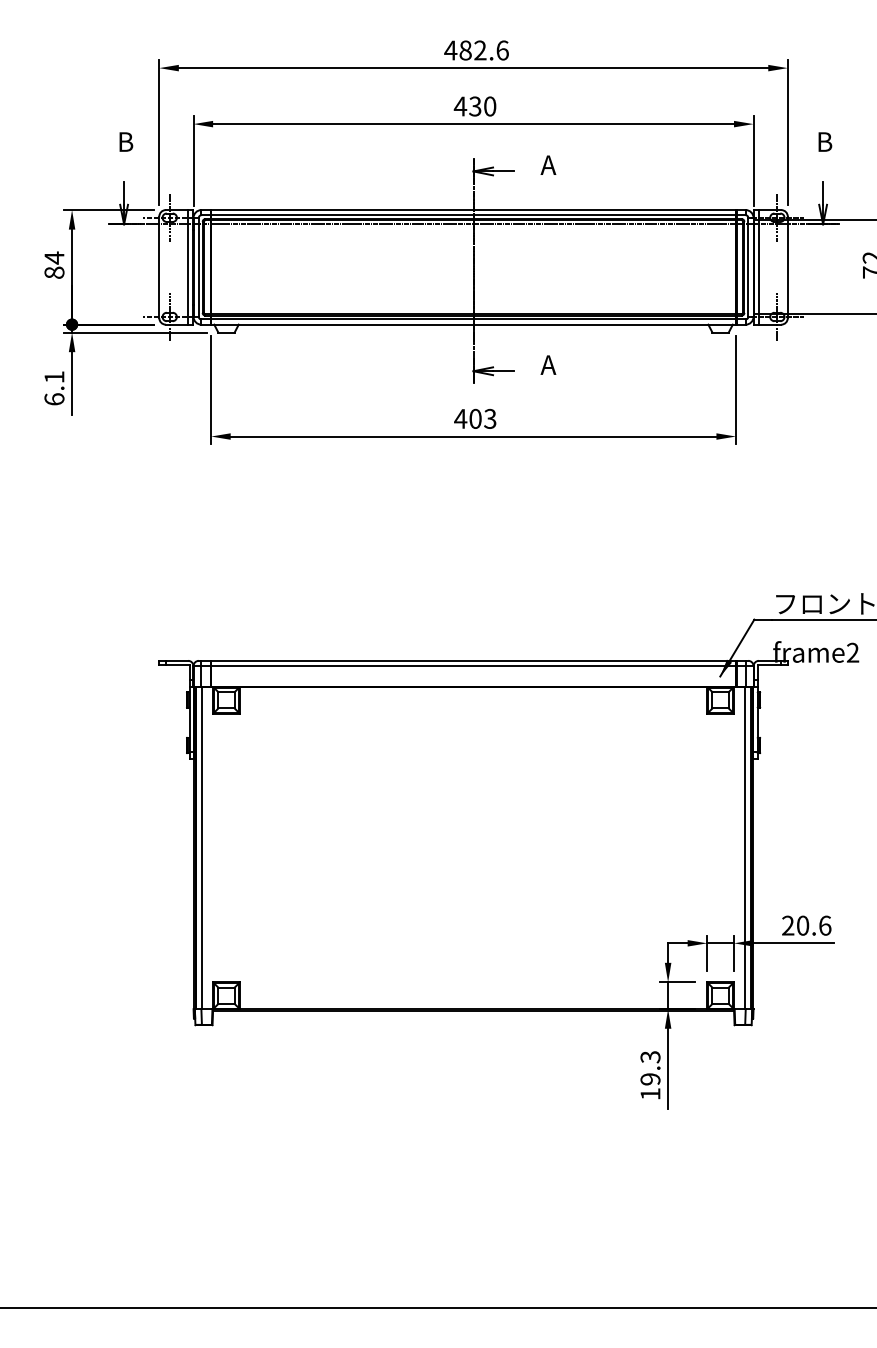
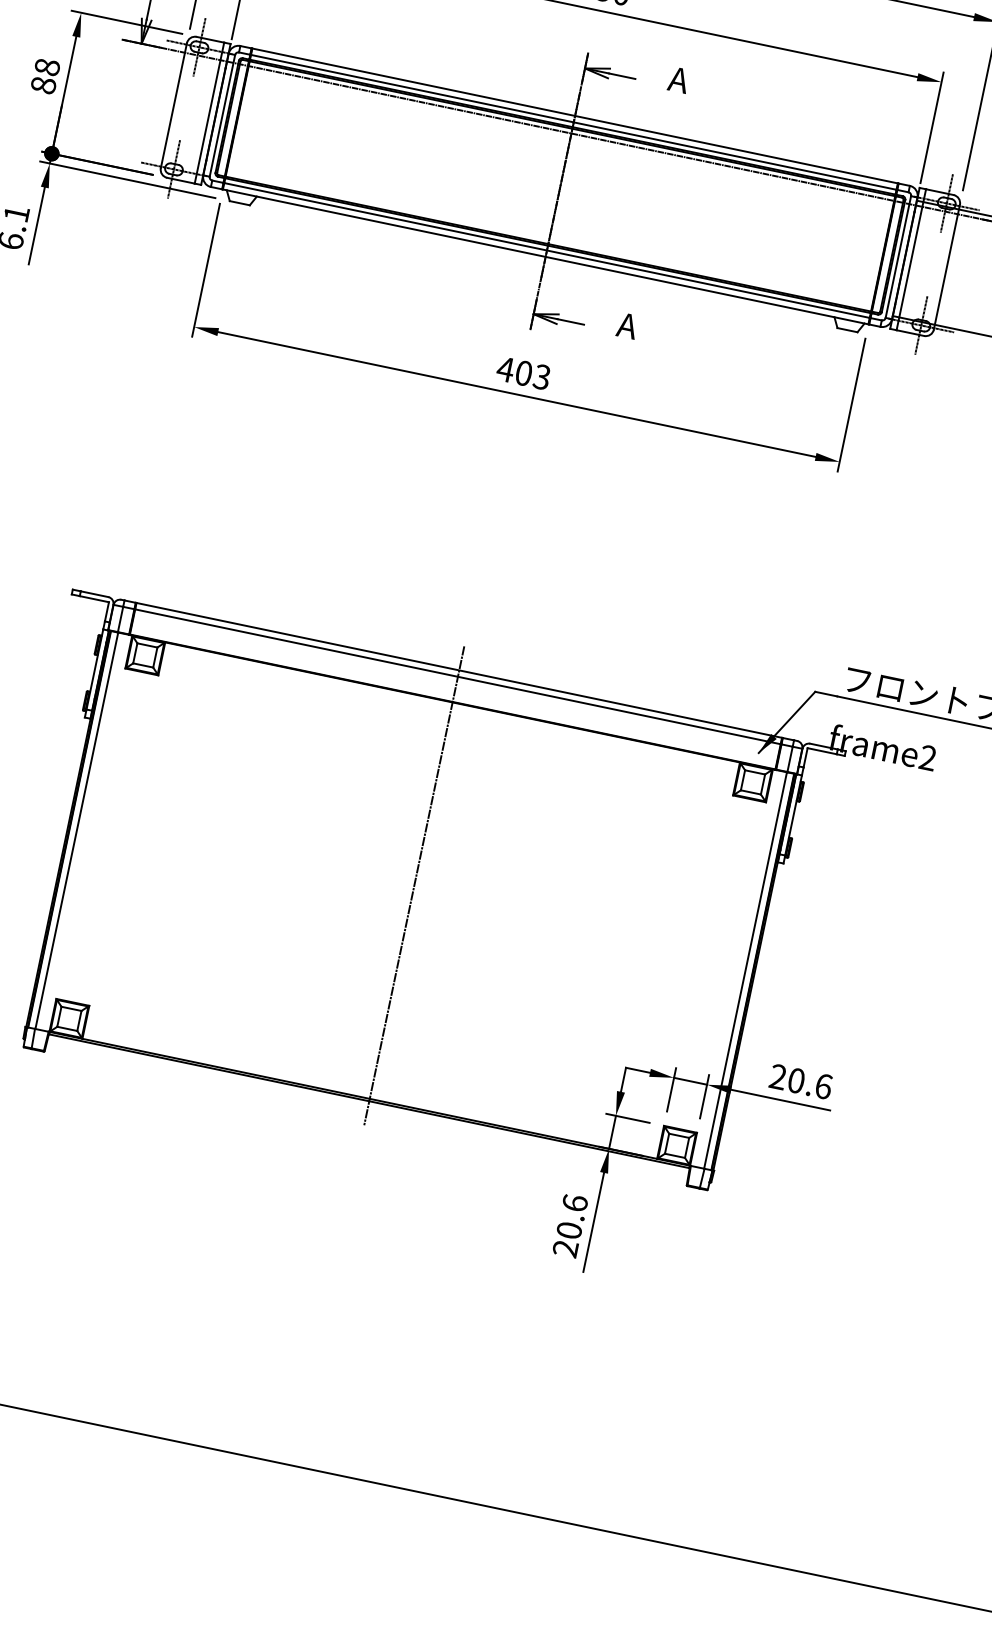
text: (54, 257) -> (47, 66), 84 -> 88
line: (473, 835) -> (414, 885), added
text: (650, 1075) -> (570, 1225), 19.3 -> 20.6

